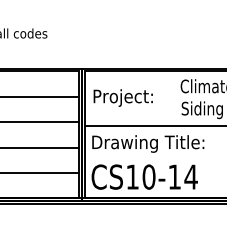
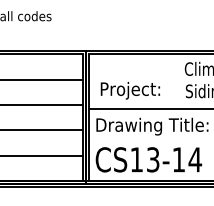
text: (122, 97) -> (129, 90), moved
text: (148, 176) -> (152, 159), CS10-14 -> CS13-14

